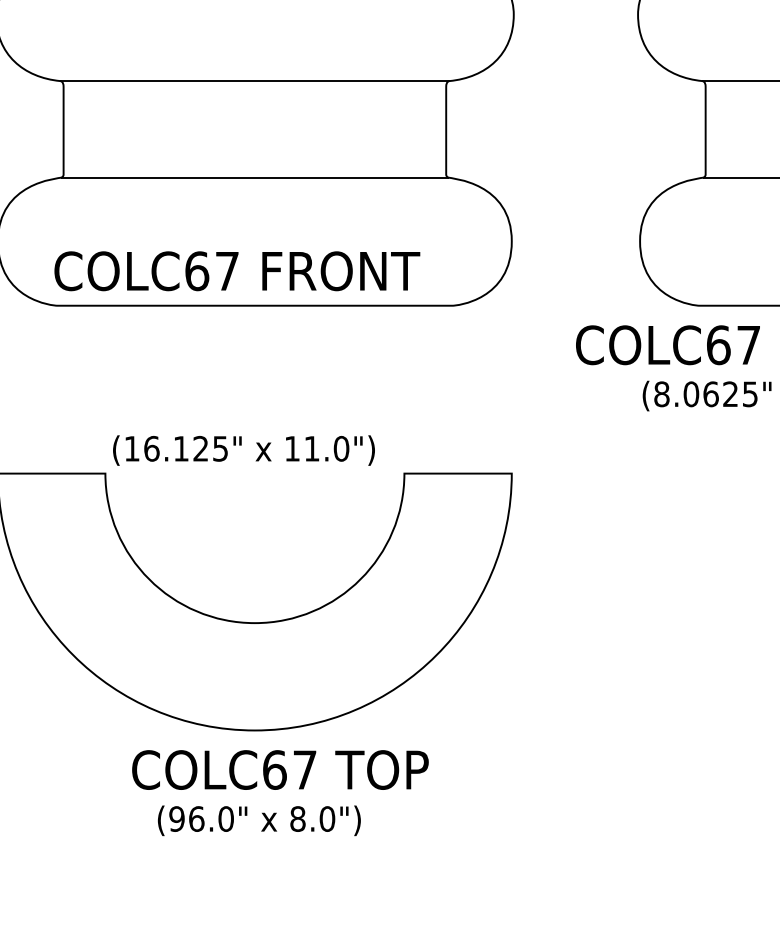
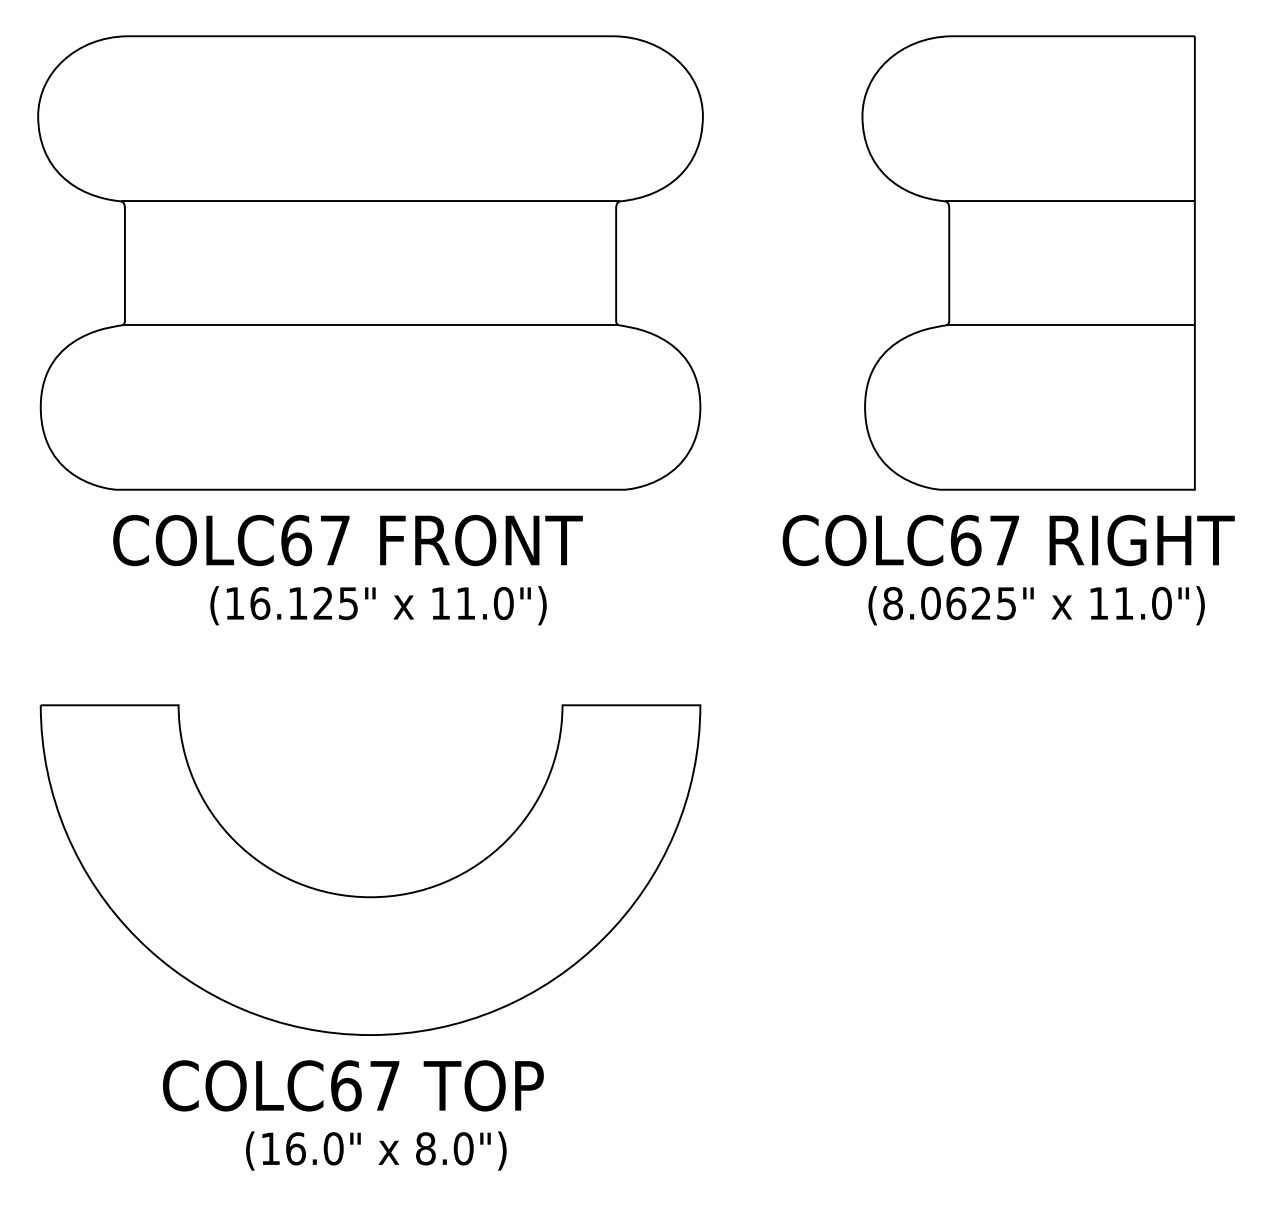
text: (236, 271) -> (347, 540), moved
text: (243, 450) -> (378, 605), moved
text: (280, 769) -> (353, 1085), moved
text: (176, 818) -> (270, 1148), (96.0" -> (16.0"

